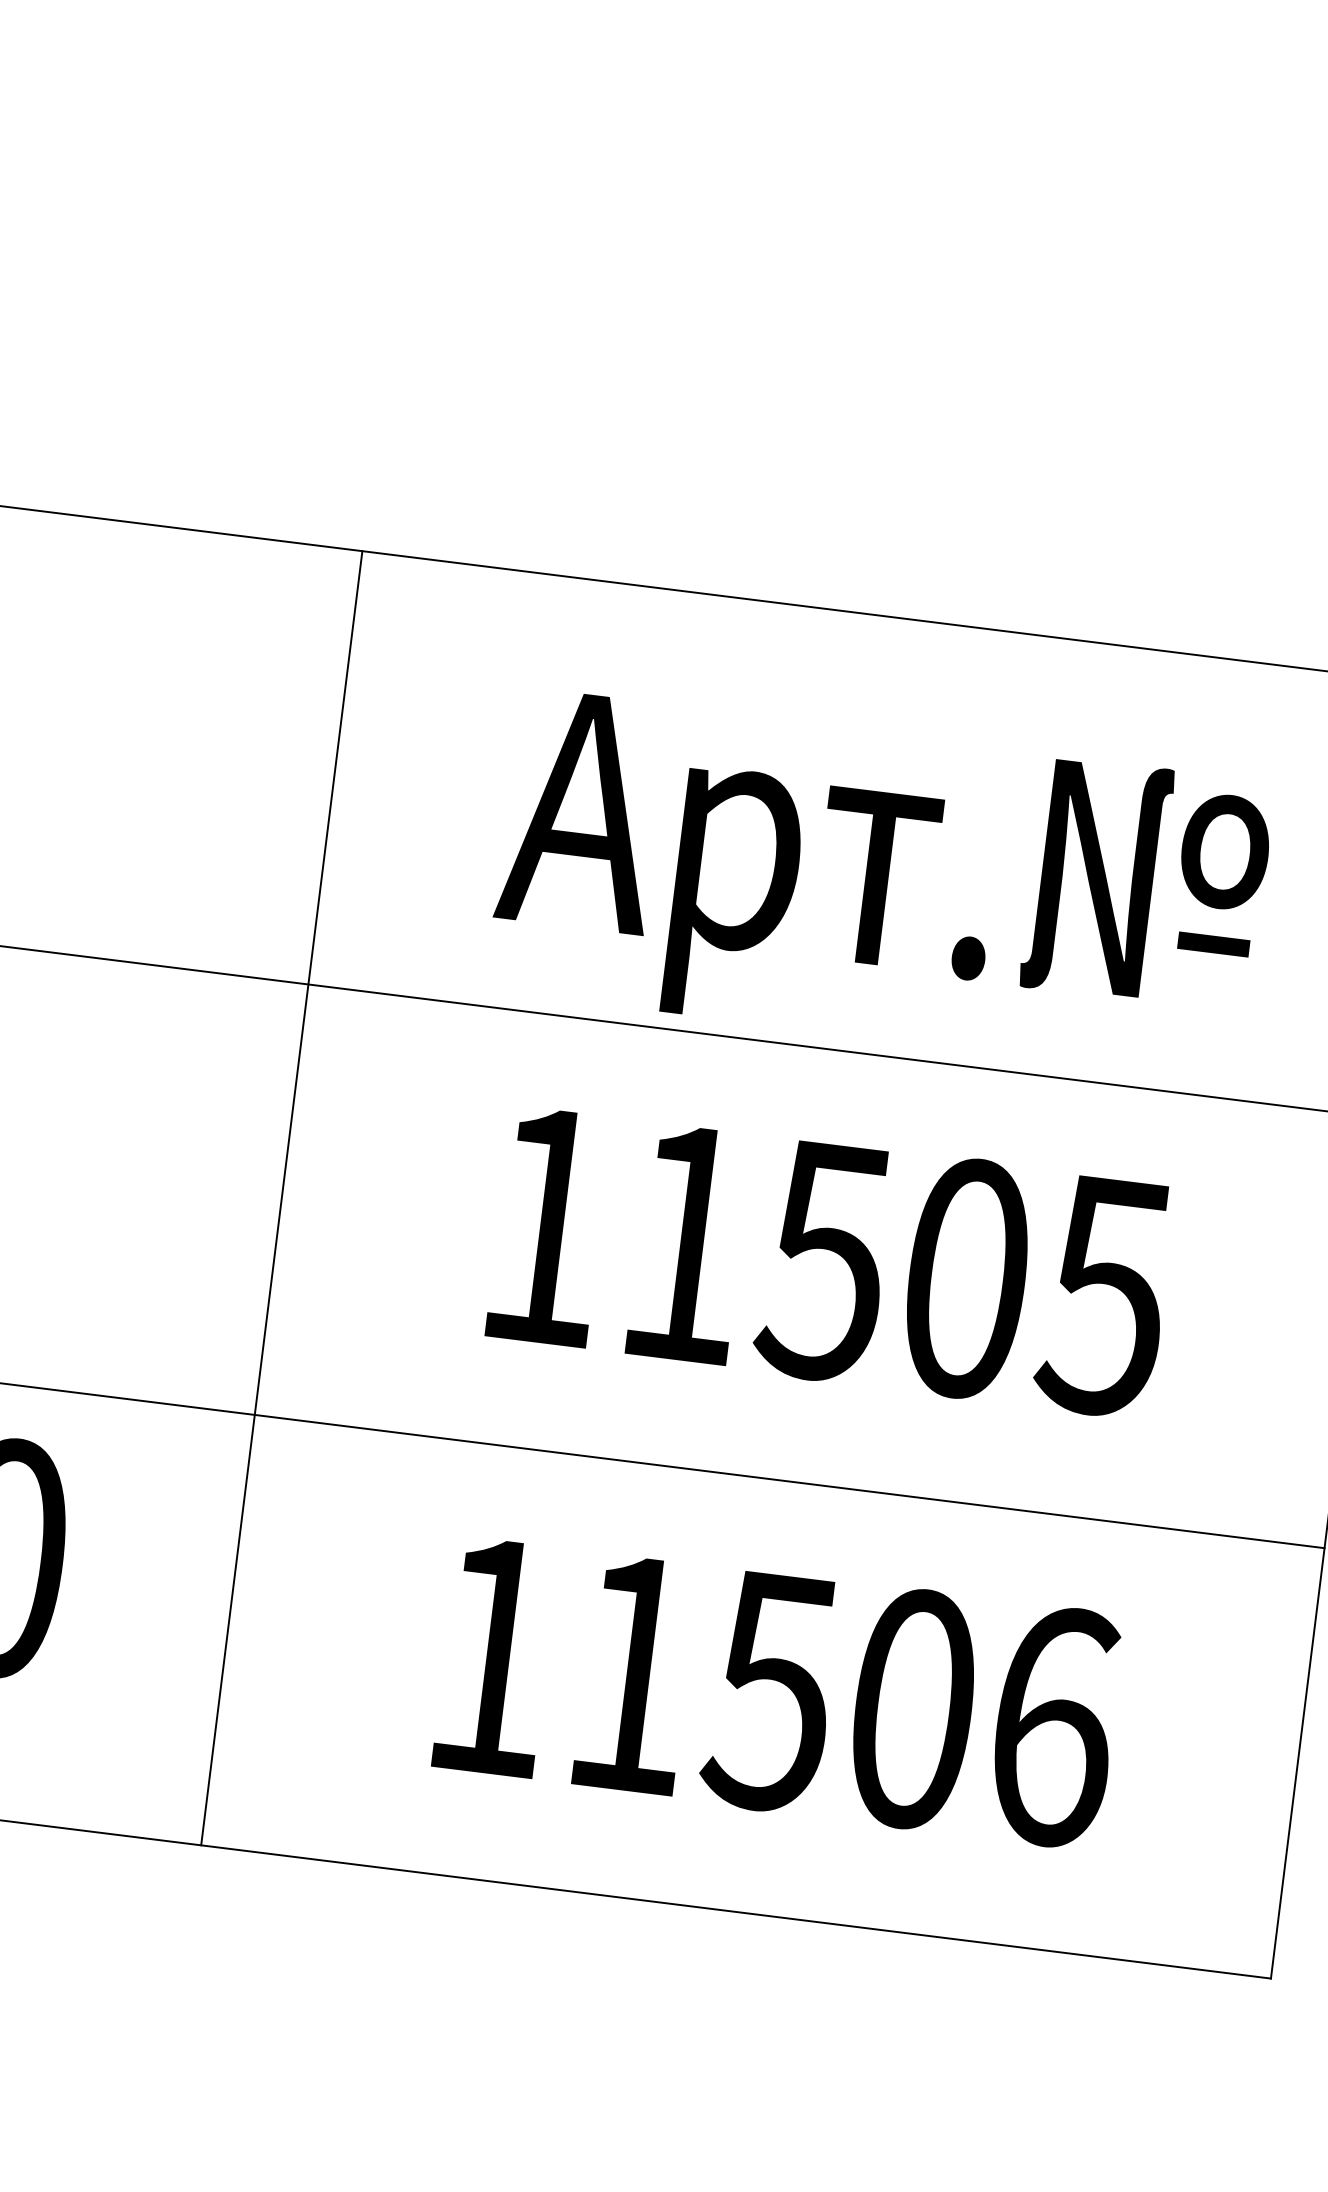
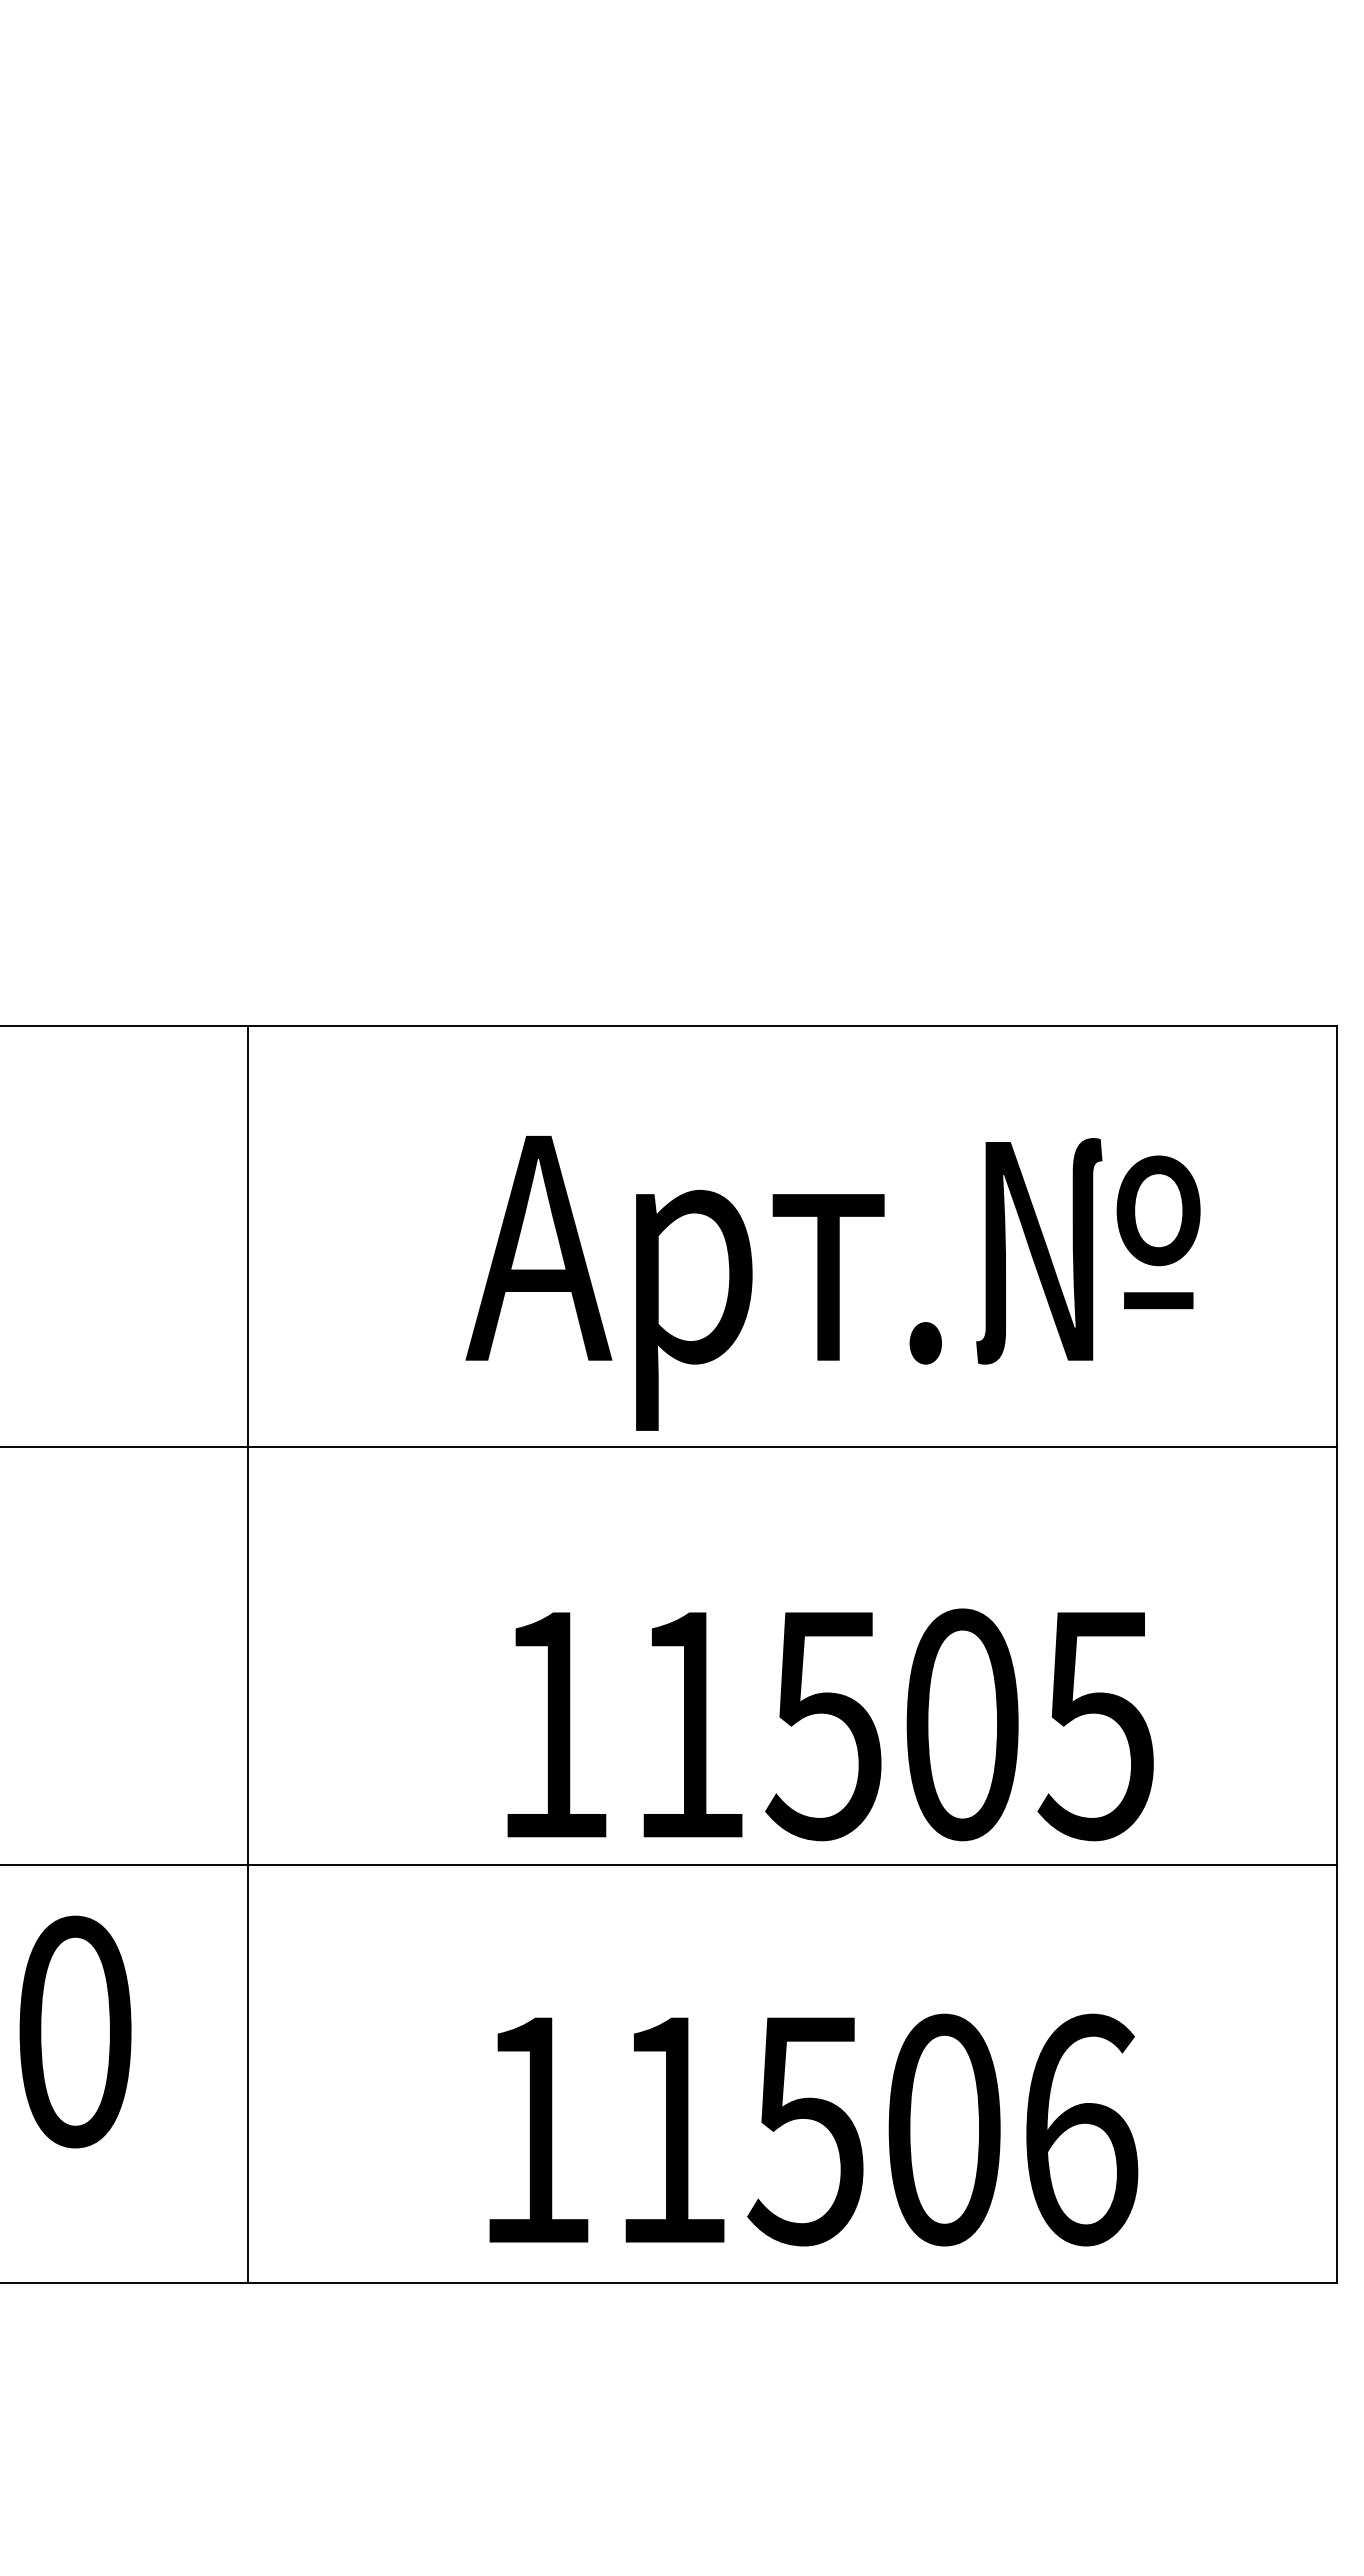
line: (281, 1198) -> (248, 1654), moved
text: (831, 1261) -> (830, 1724), moved
text: (778, 1691) -> (813, 2129), moved

